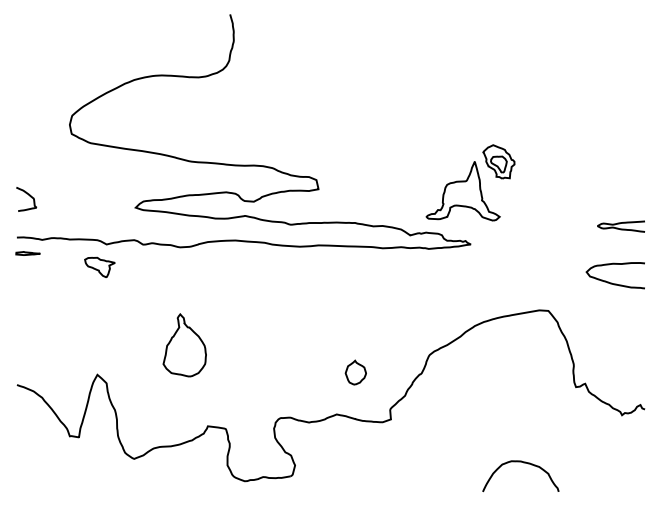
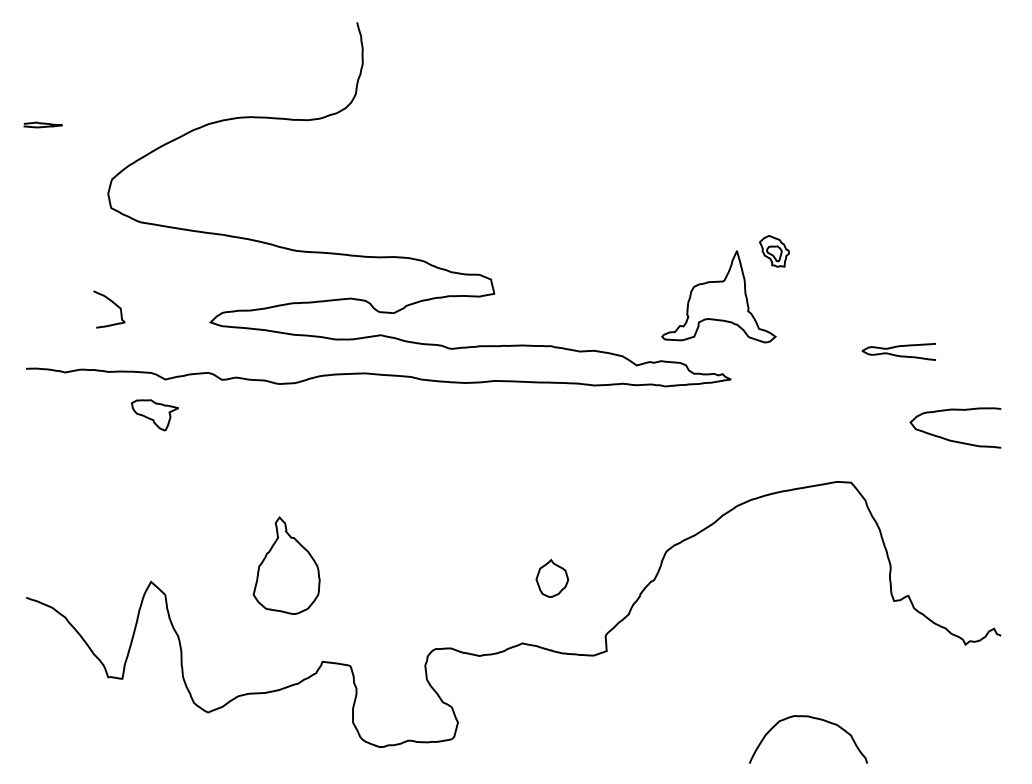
part: (498, 161) -> (773, 250), size x0.6
curve: (29, 196) -> (113, 305), moved
curve: (620, 224) -> (897, 348), moved
line: (27, 253) -> (42, 124), moved
part: (184, 345) -> (286, 565), moved

